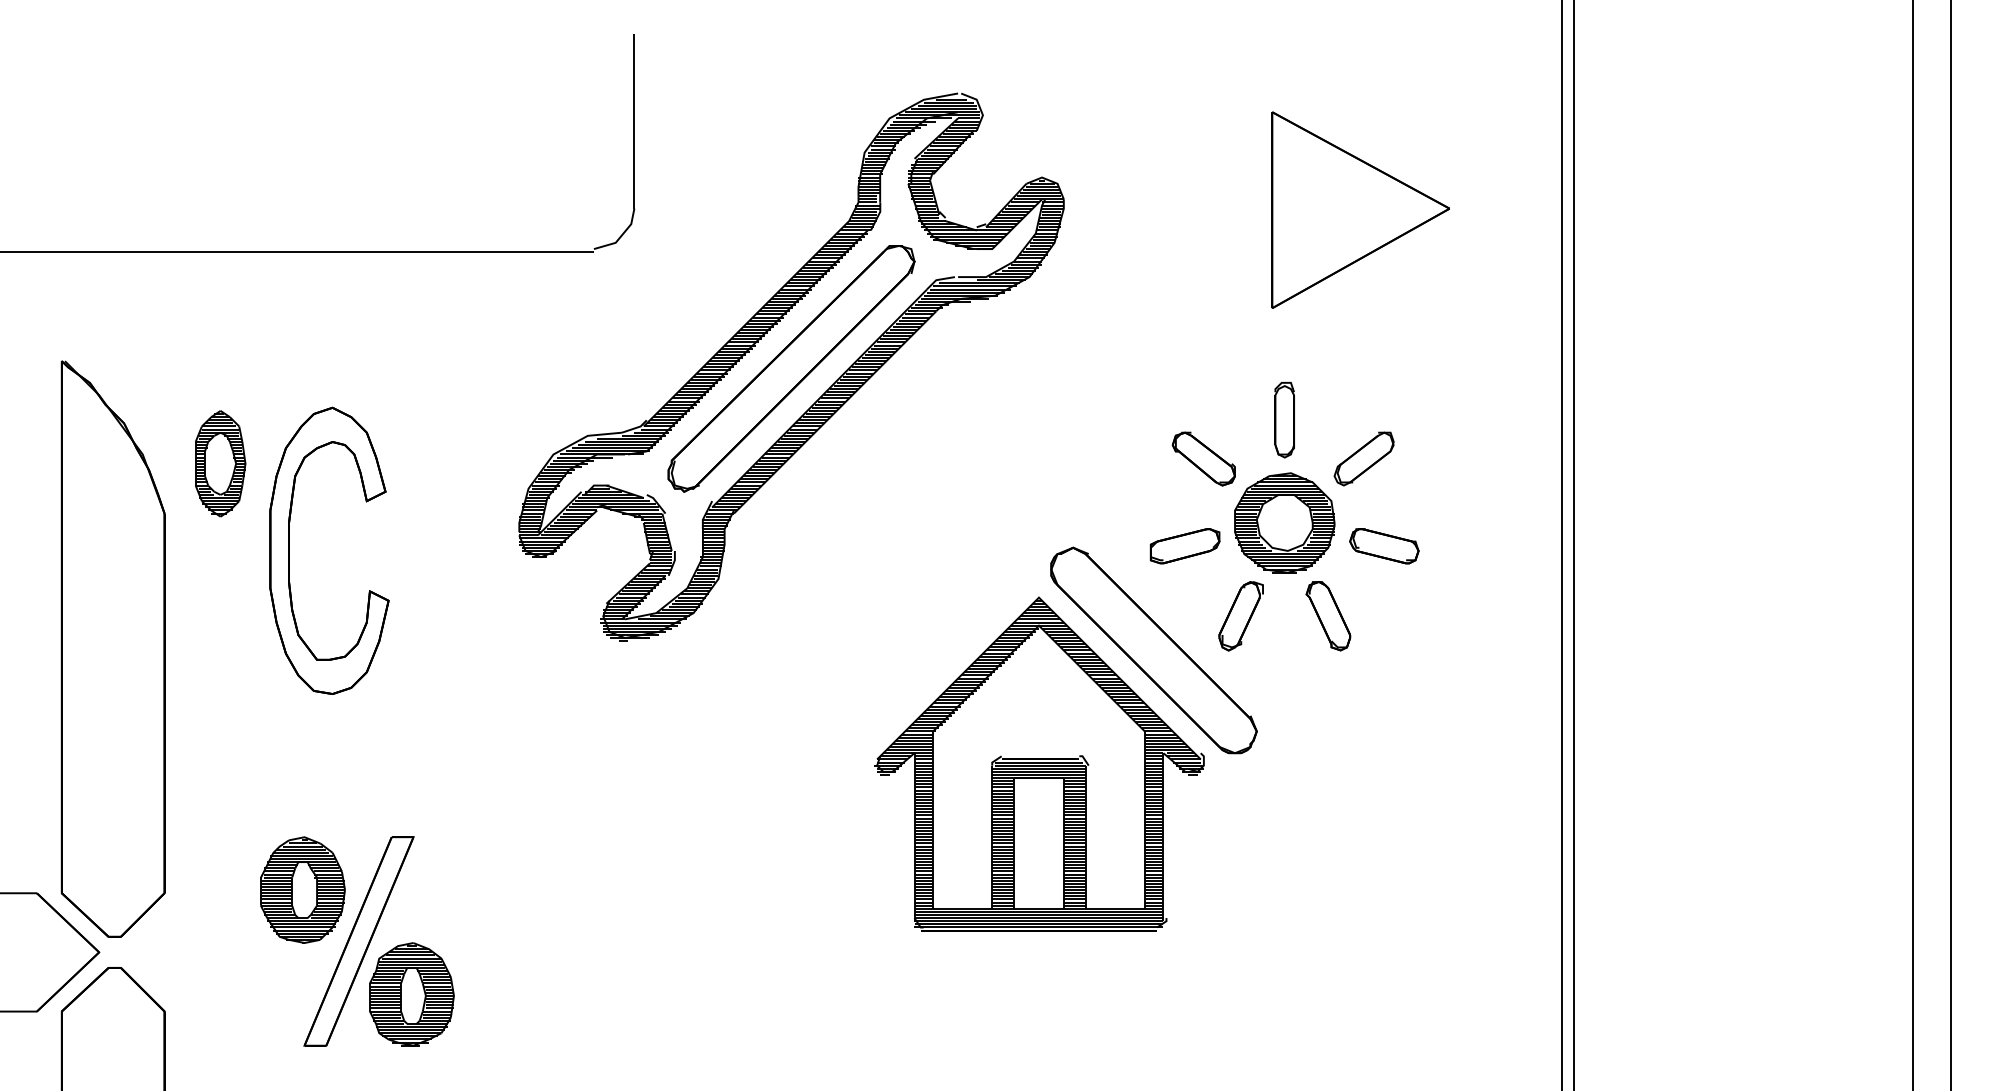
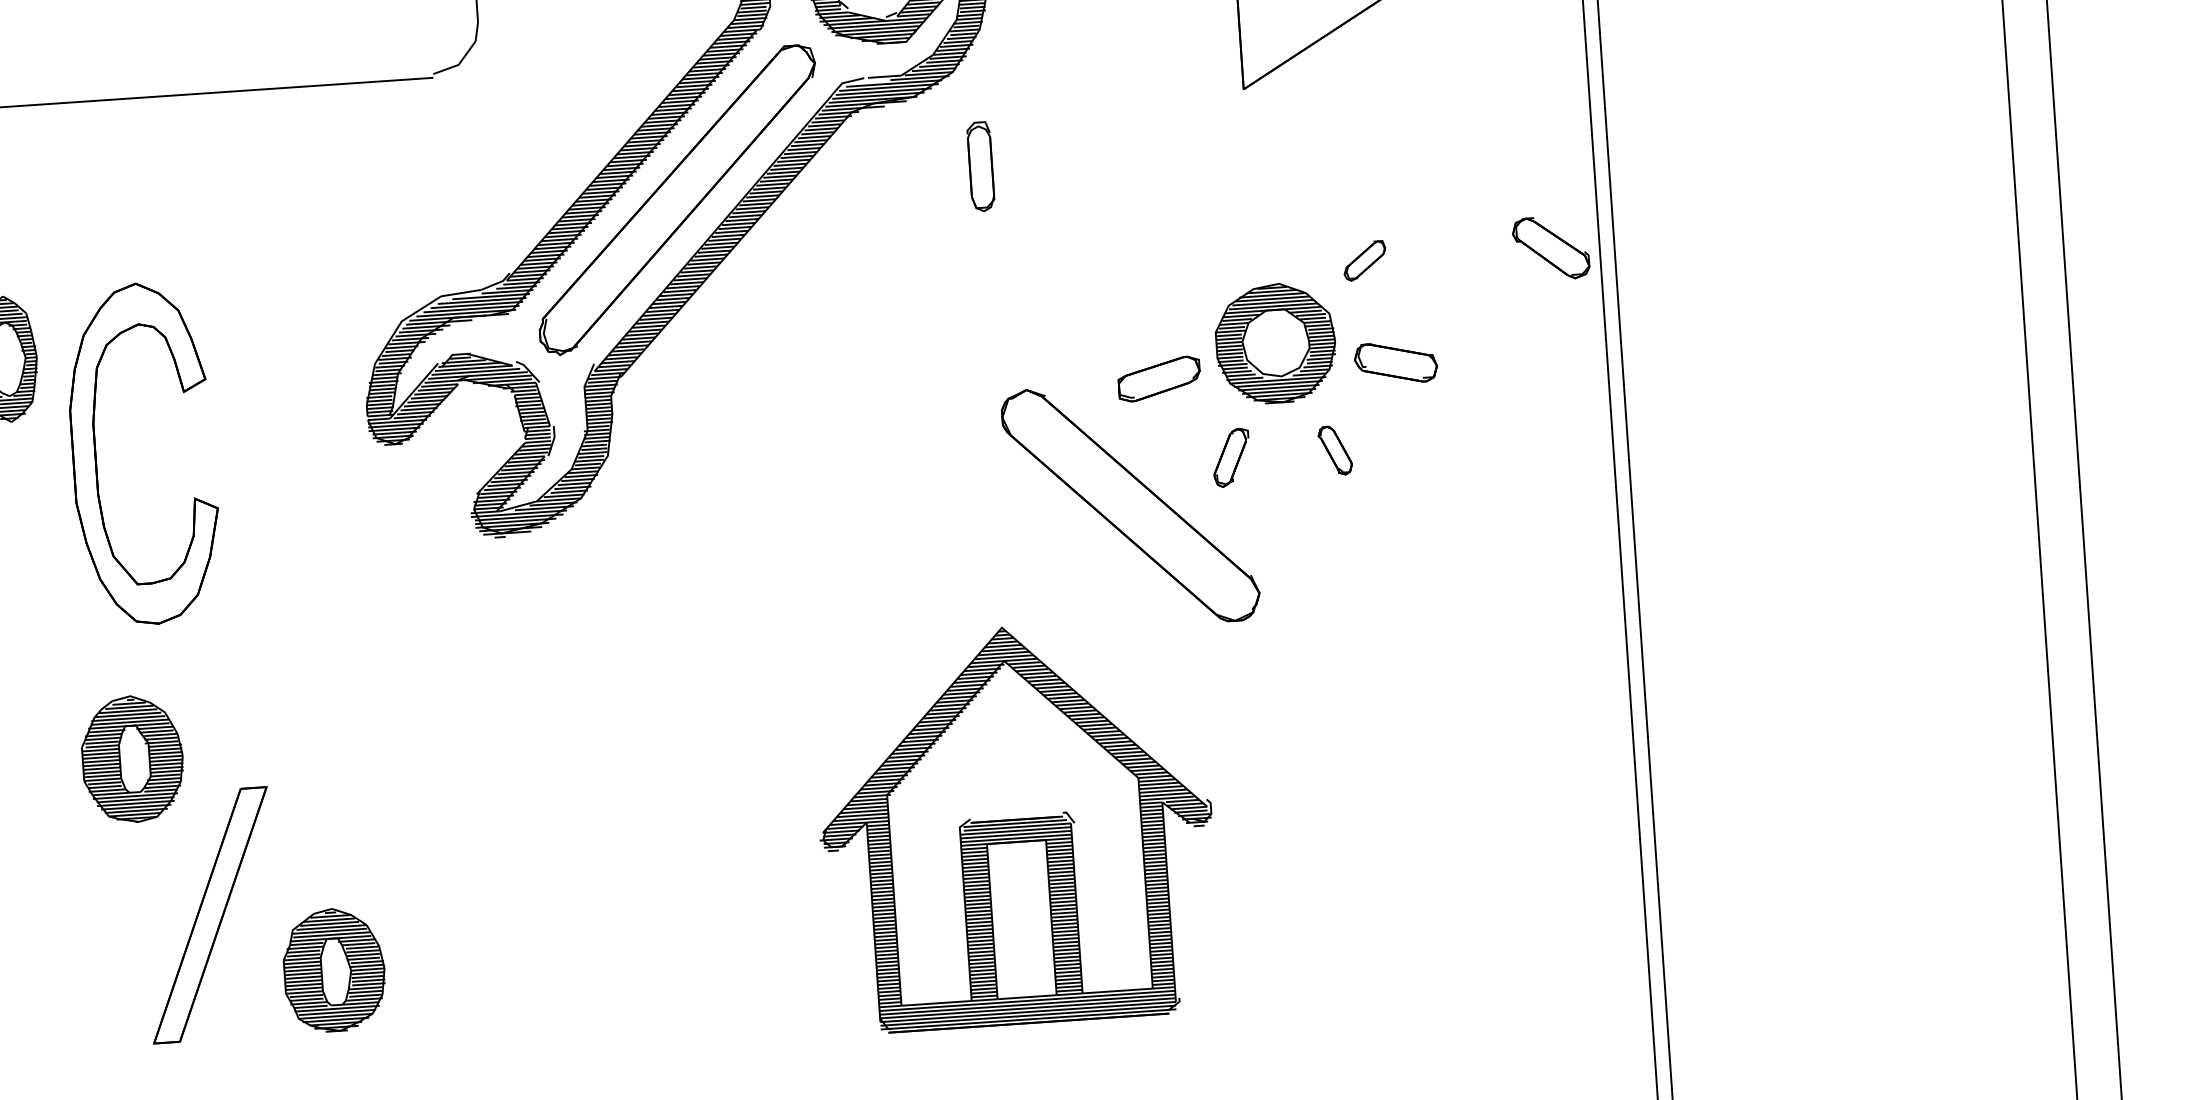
part: (1284, 420) -> (980, 167), moved
part: (1203, 458) -> (1550, 247), moved
part: (1363, 458) -> (1364, 260), size x0.6
part: (1240, 616) -> (1230, 458), size x0.7
part: (1328, 616) -> (1335, 450), size x0.6
part: (1039, 763) -> (1016, 824), moved
part: (302, 889) -> (132, 758), moved
part: (411, 994) -> (333, 970), moved

